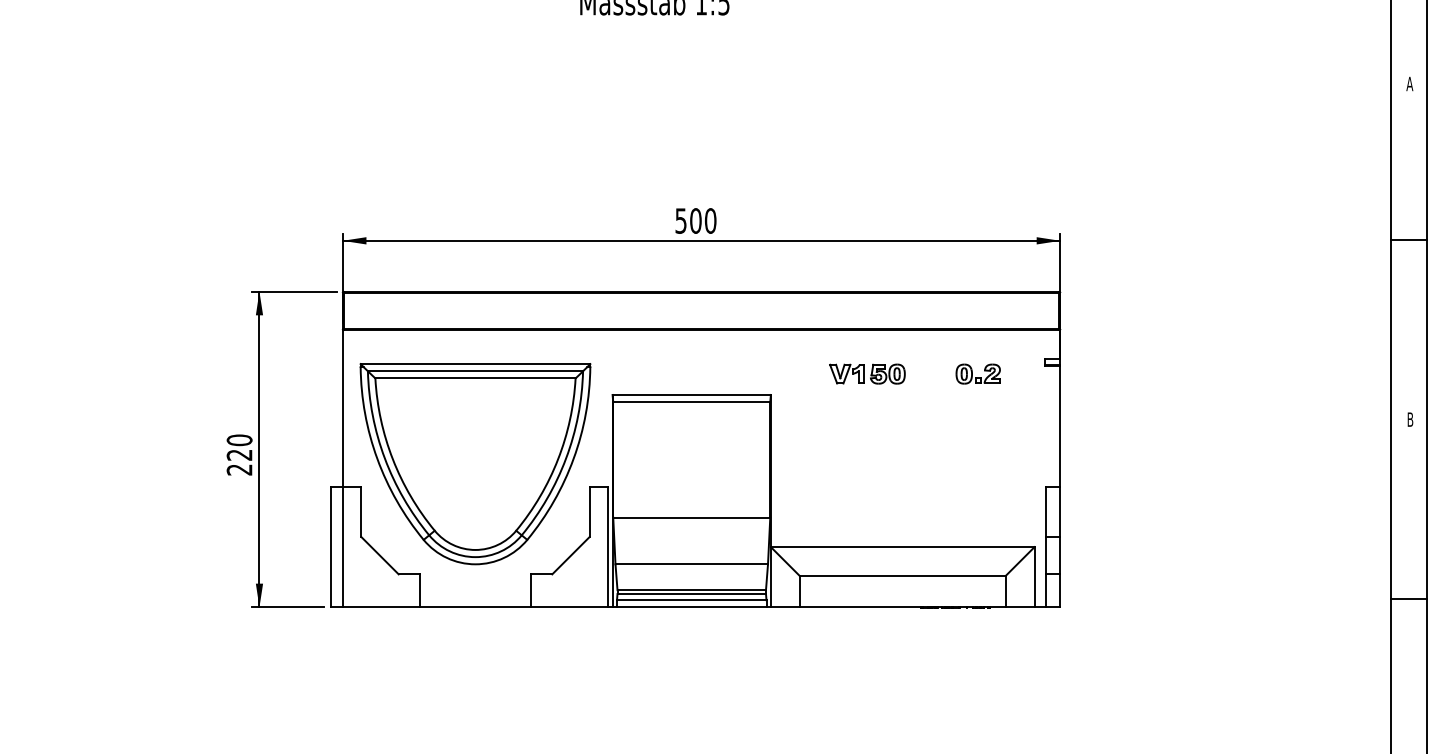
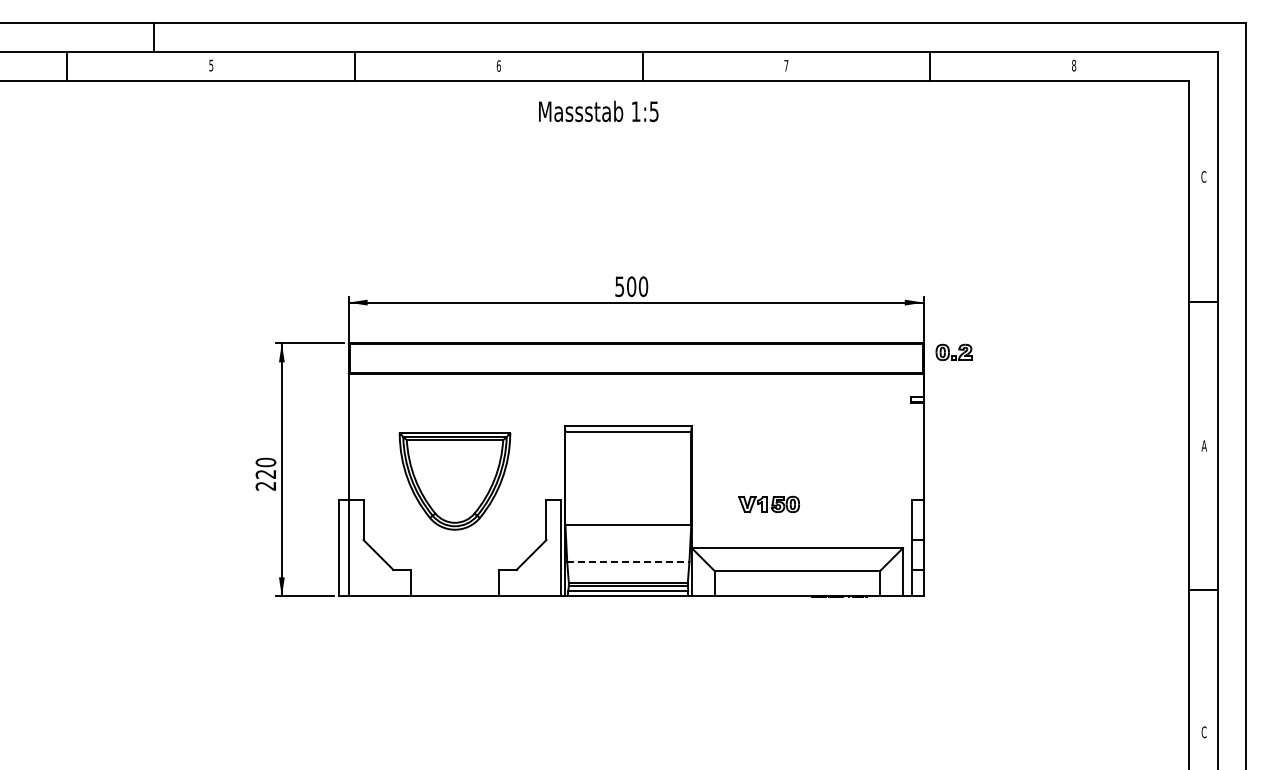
text: (1409, 83) -> (1203, 176), A -> C
part: (866, 372) -> (768, 503), moved
part: (977, 372) -> (953, 351), moved
text: (1409, 419) -> (1203, 445), B -> A
part: (474, 464) -> (454, 481), size x0.6
line: (691, 563) -> (628, 561), solid -> dashed

